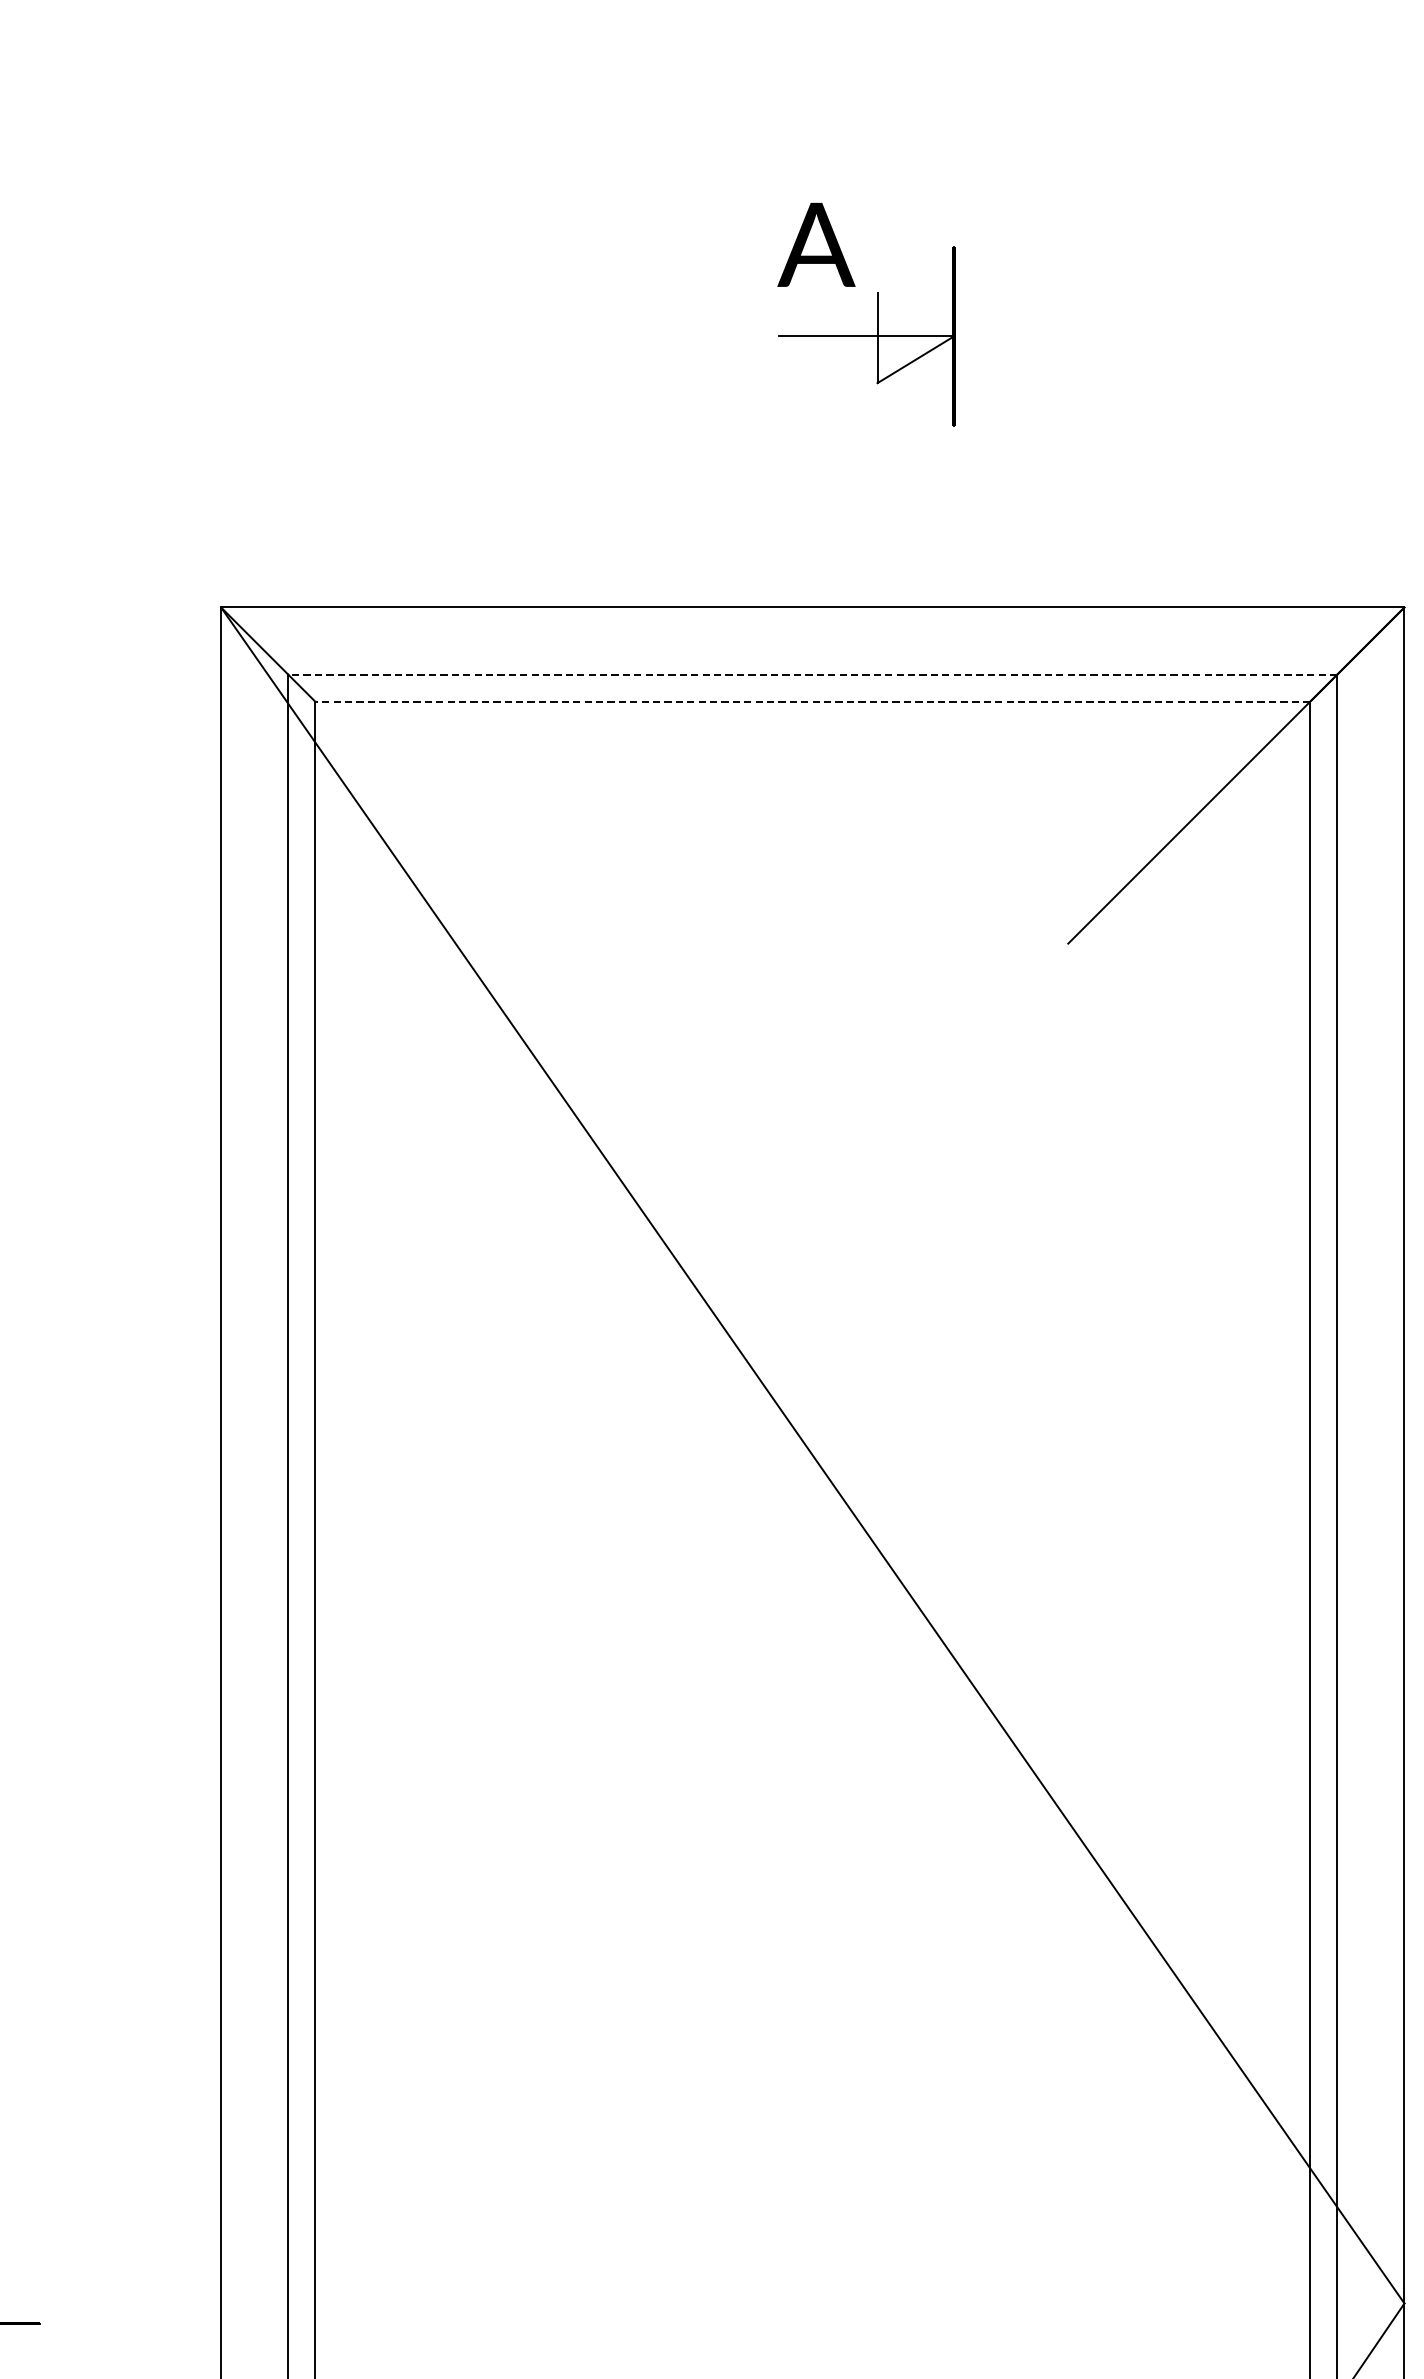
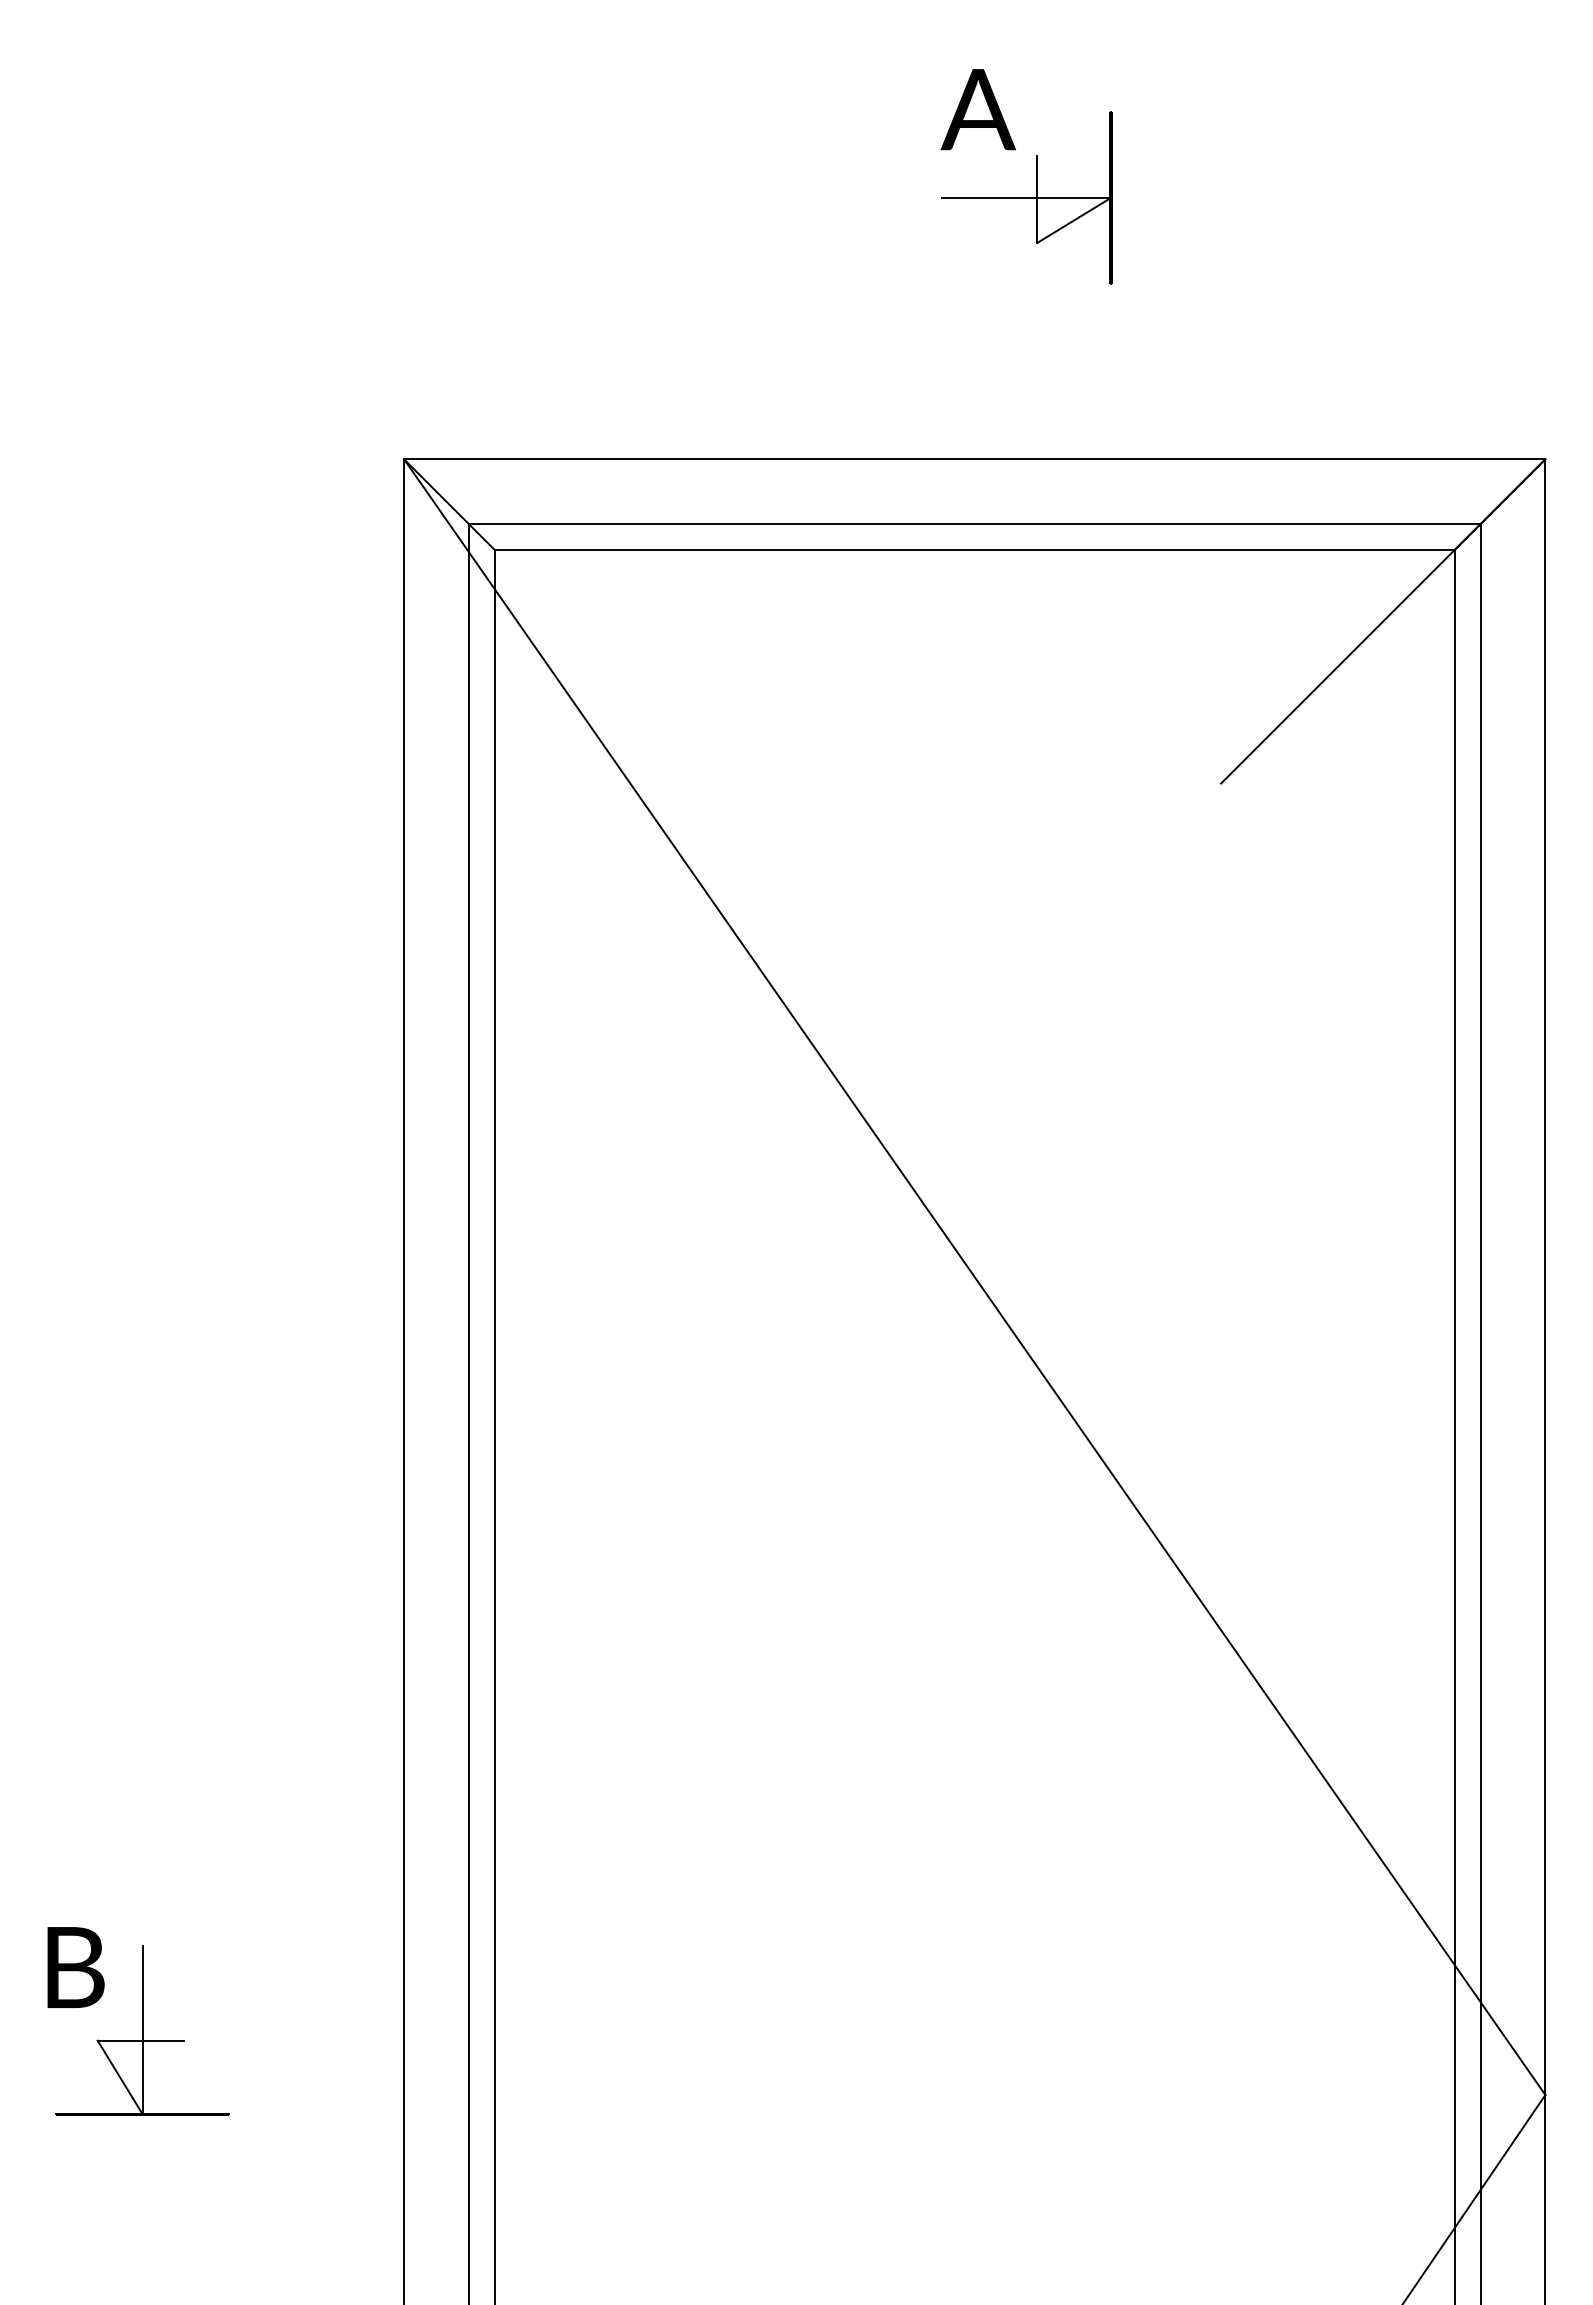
line: (812, 675) -> (974, 524), dashed -> solid
line: (812, 701) -> (974, 550), dashed -> solid

